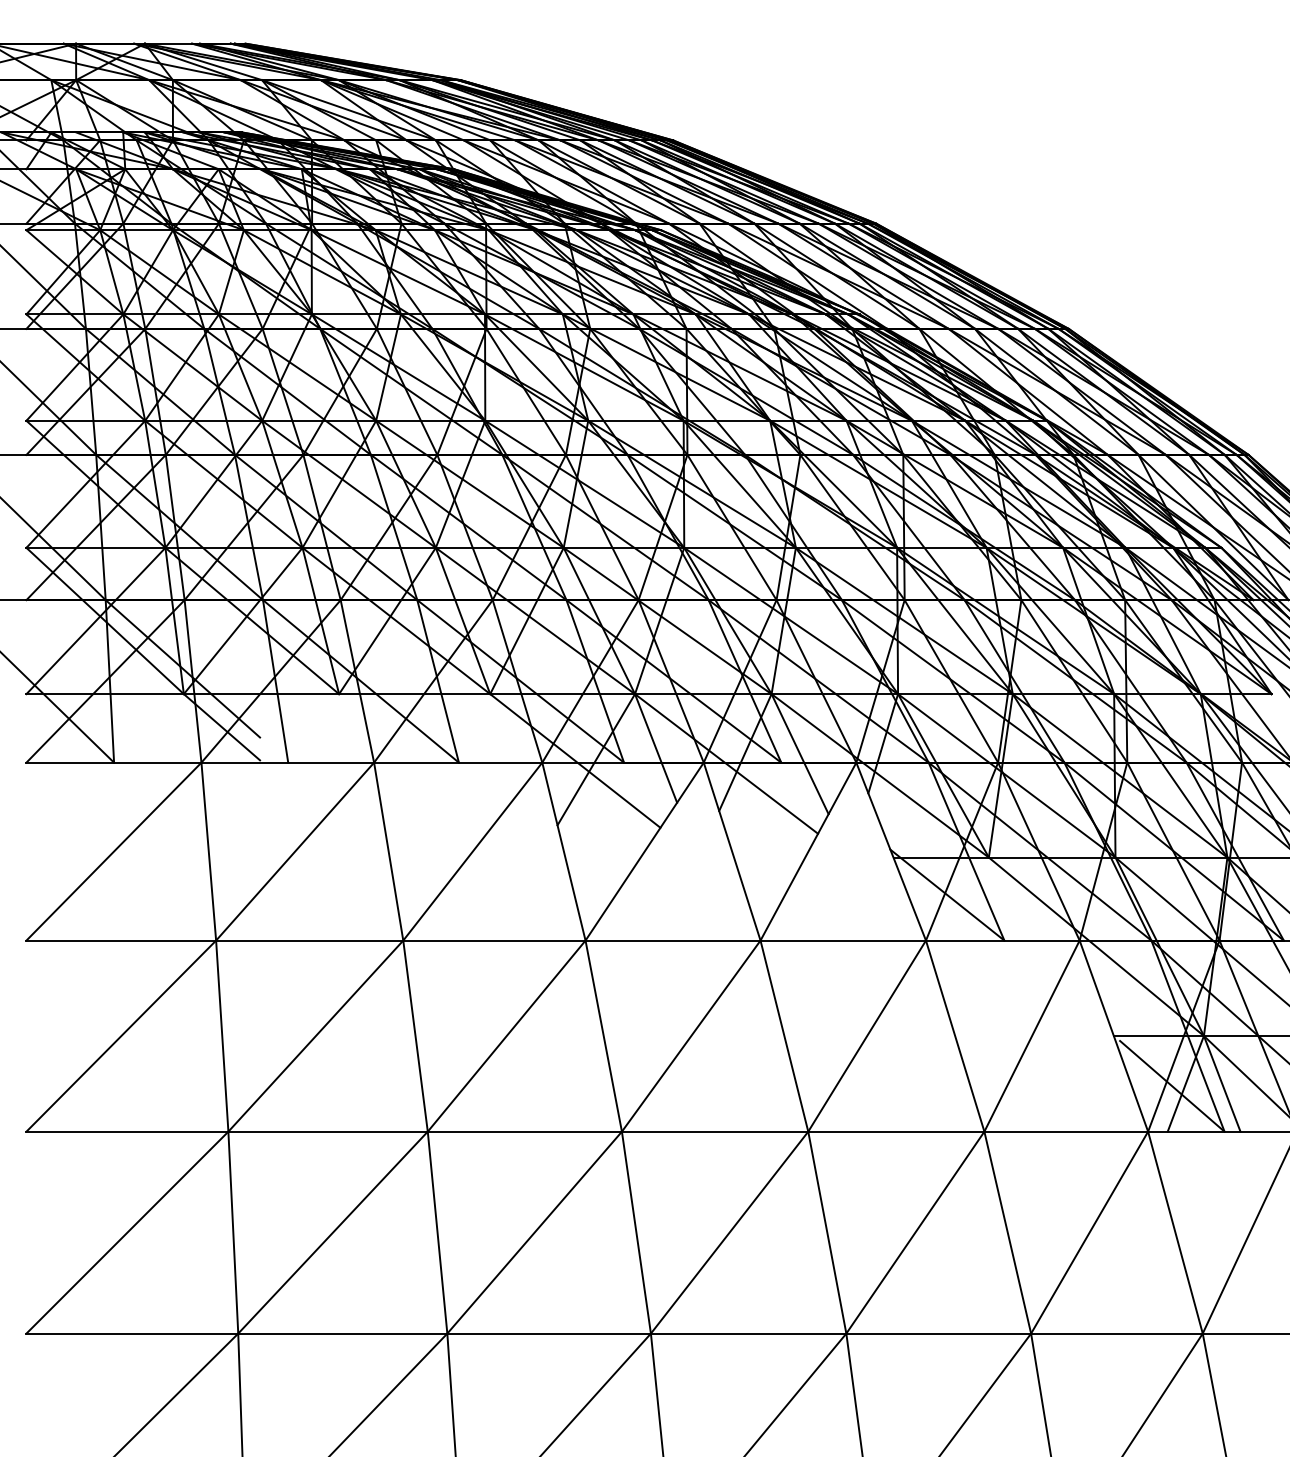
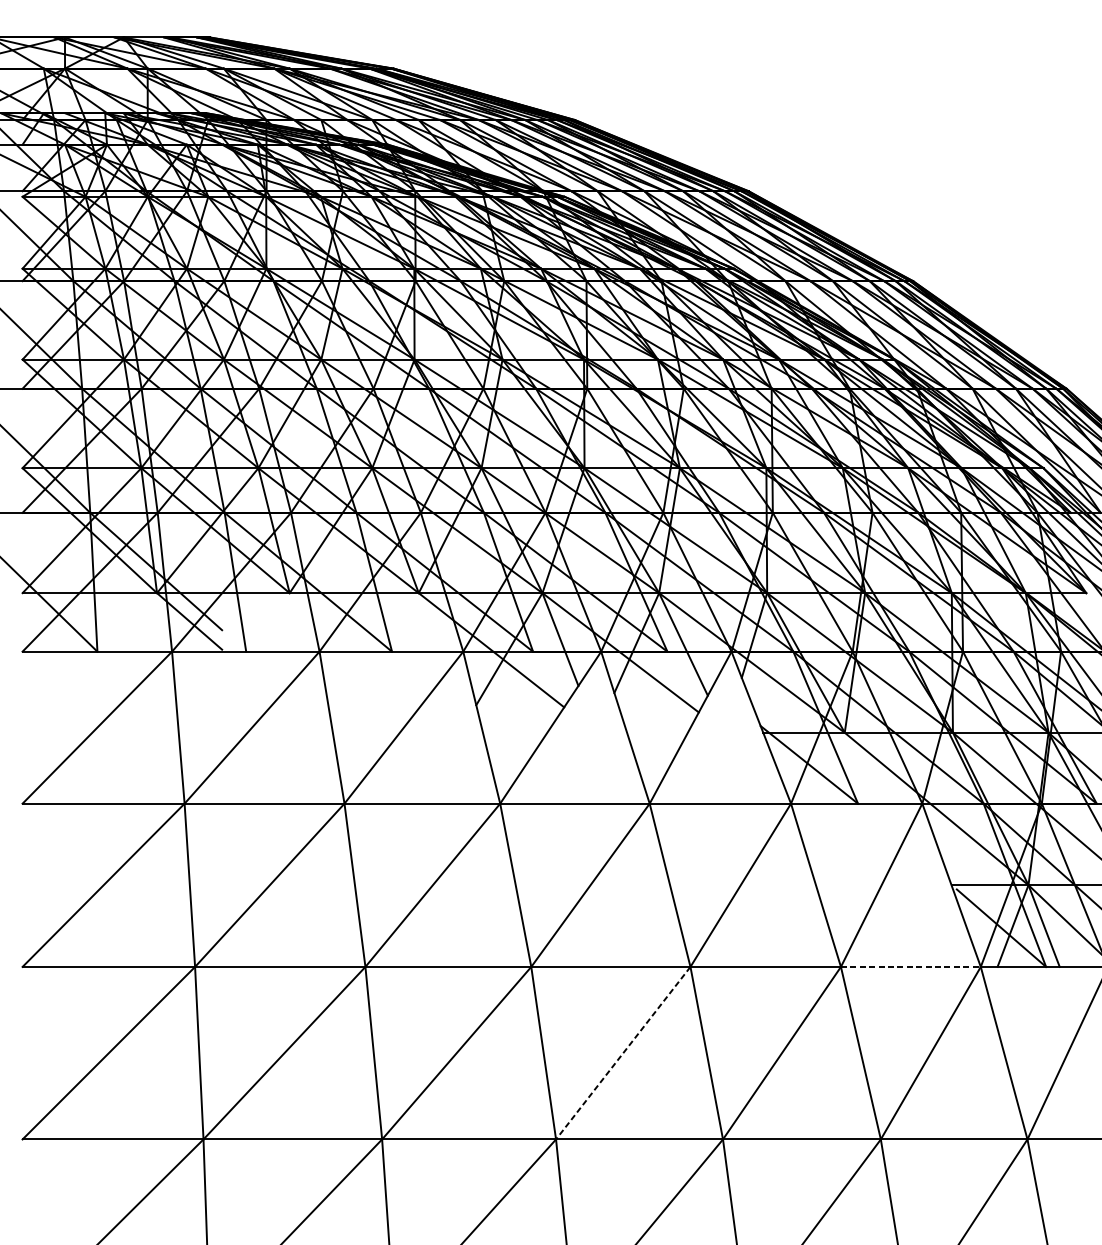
line: (1066, 1131) -> (911, 966), solid -> dashed
line: (729, 1232) -> (623, 1053), solid -> dashed

